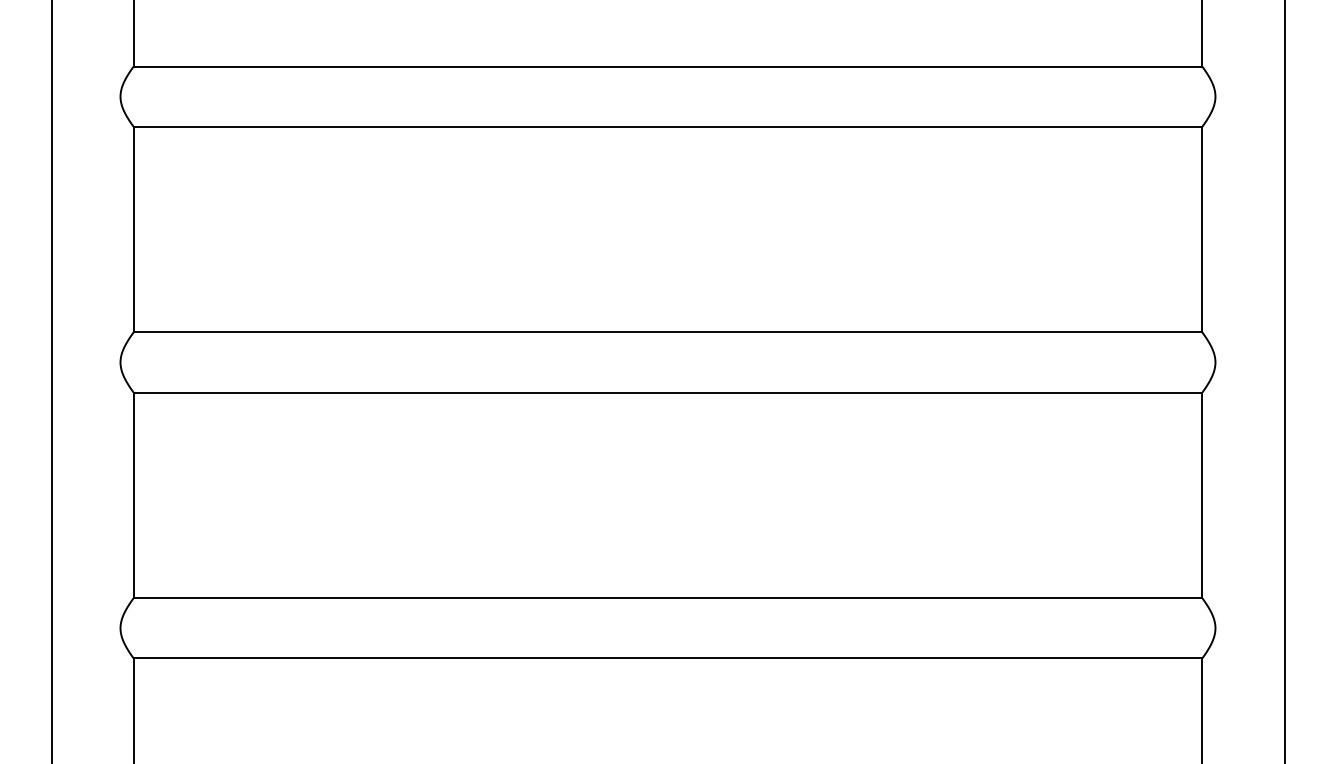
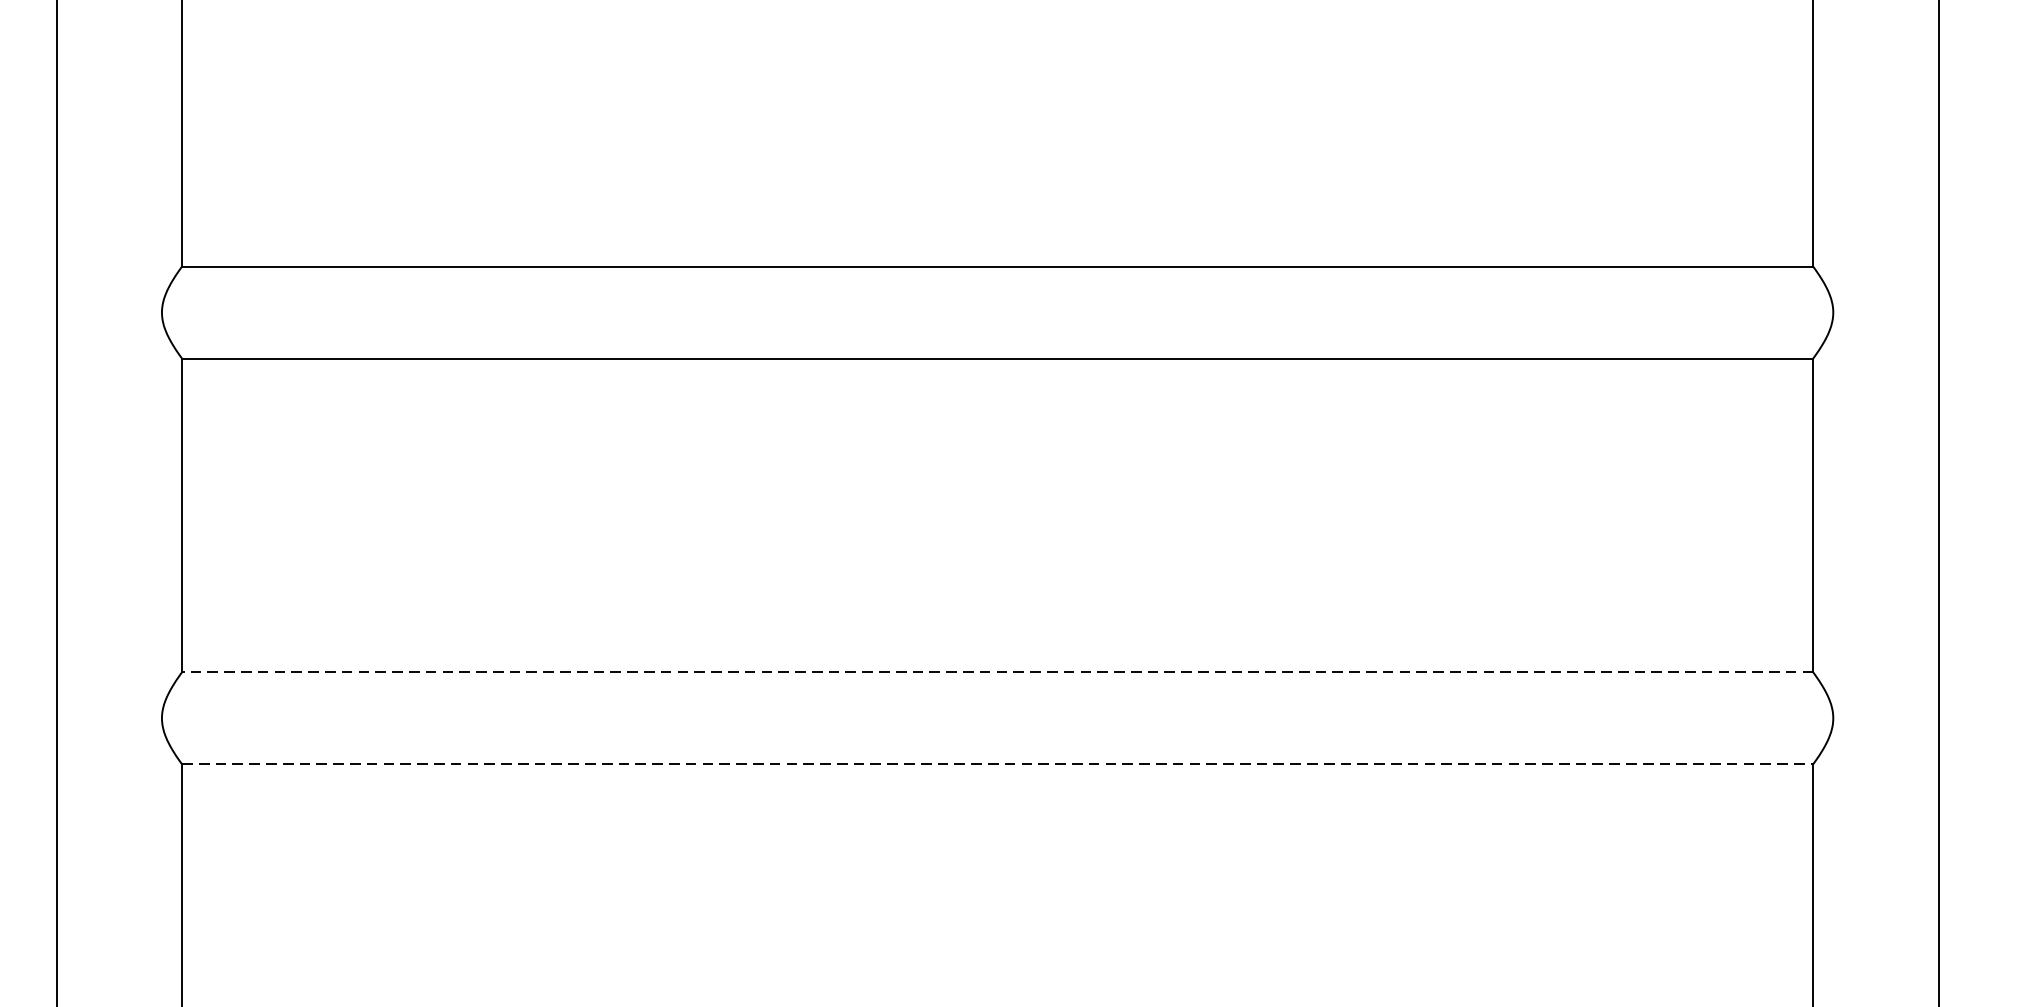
line: (667, 598) -> (996, 672), solid -> dashed
line: (668, 658) -> (998, 764), solid -> dashed

